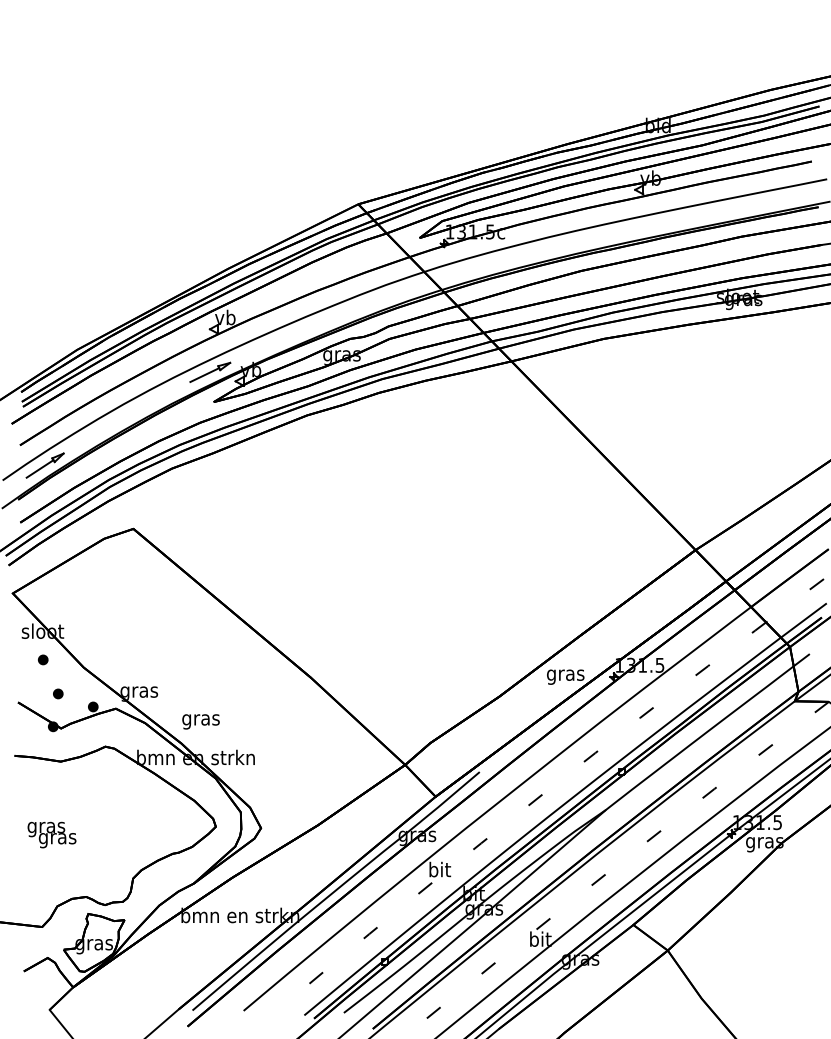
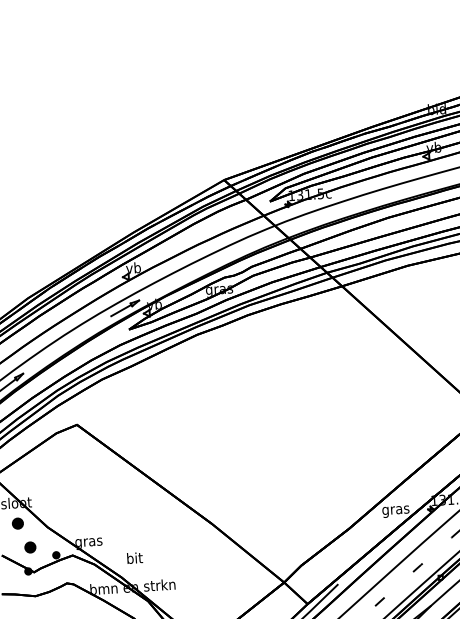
part: (43, 659) -> (18, 523), size x1.6
part: (58, 693) -> (30, 547), size x1.6
text: (200, 719) -> (134, 559), gras -> bit

